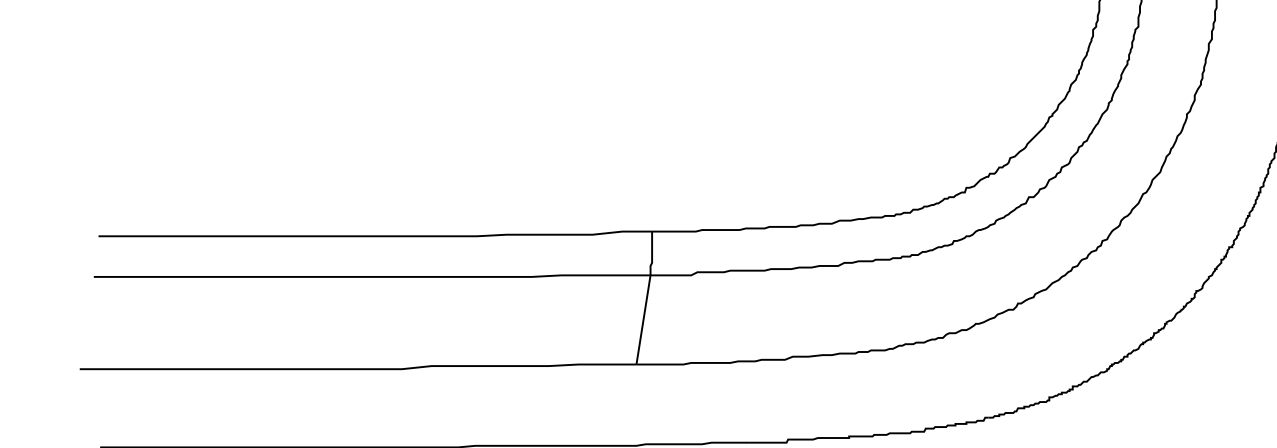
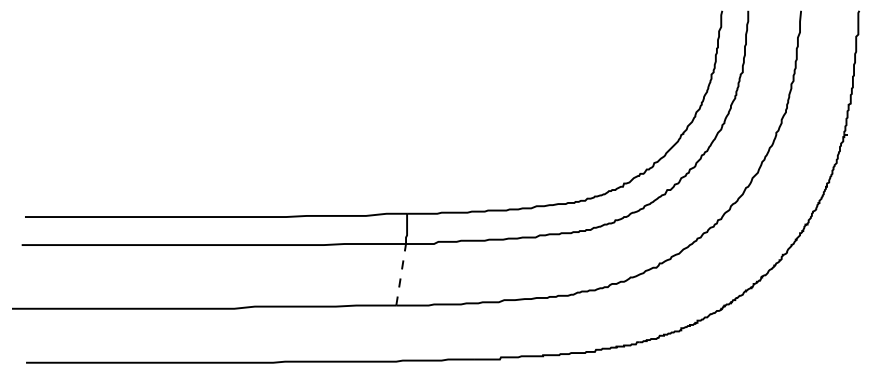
line: (643, 319) -> (401, 274), solid -> dashed

